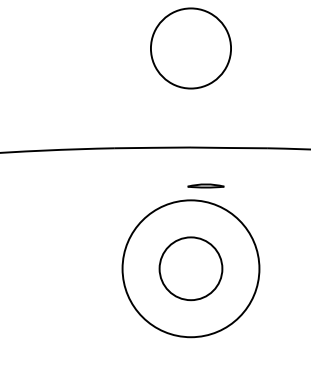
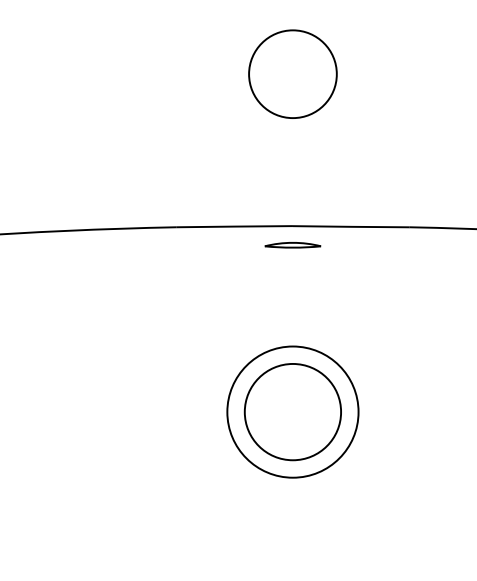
circle: (190, 48) -> (292, 74), size x0.71
part: (205, 185) -> (292, 244), moved
circle: (190, 268) -> (292, 411), size x0.62

